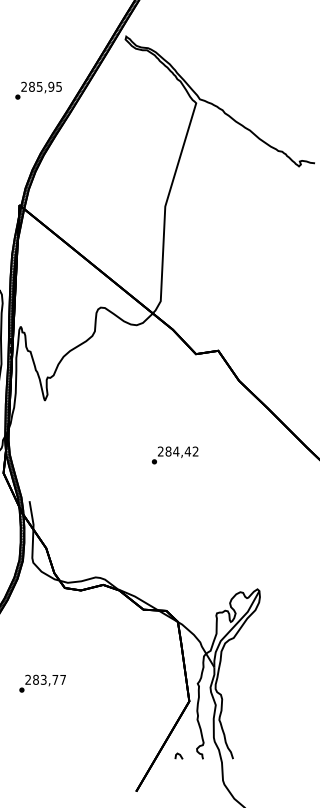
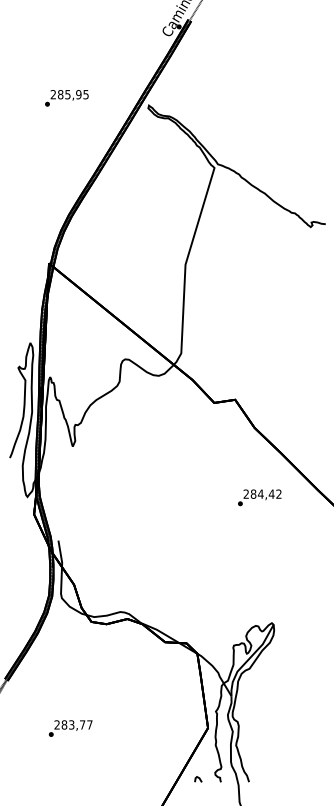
text: (38, 90) -> (66, 98), moved
text: (174, 455) -> (259, 497), moved
text: (42, 683) -> (70, 728), moved

